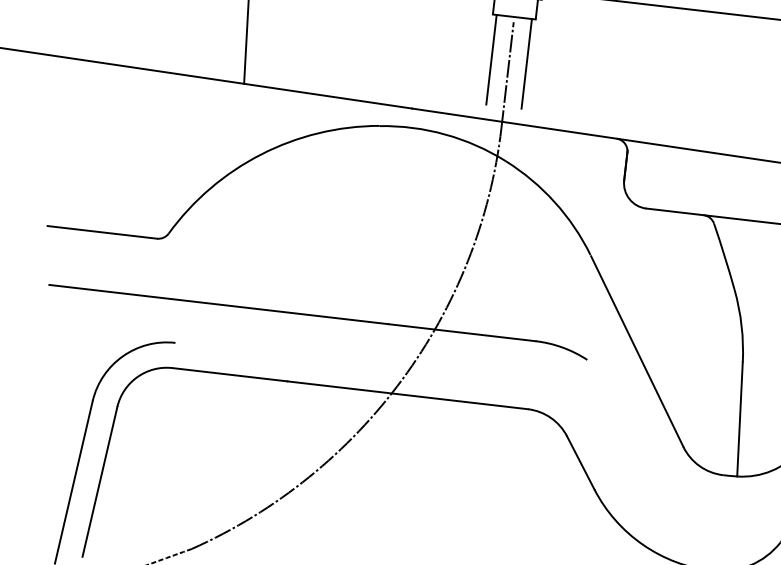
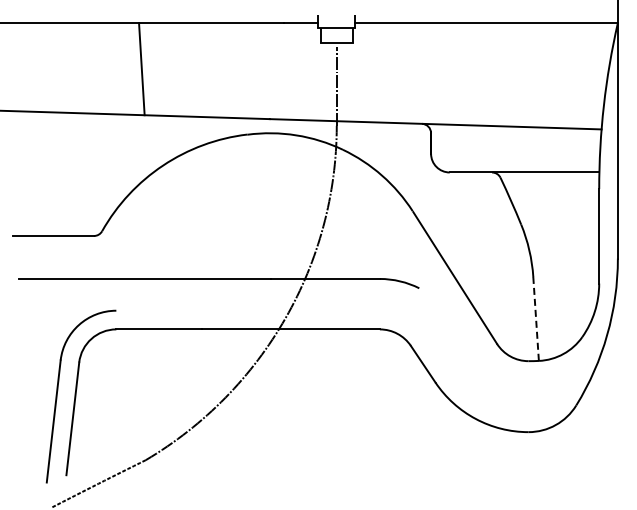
line: (491, 59) -> (323, 76), removed
line: (526, 63) -> (349, 76), removed
line: (740, 420) -> (536, 319), solid -> dashed

